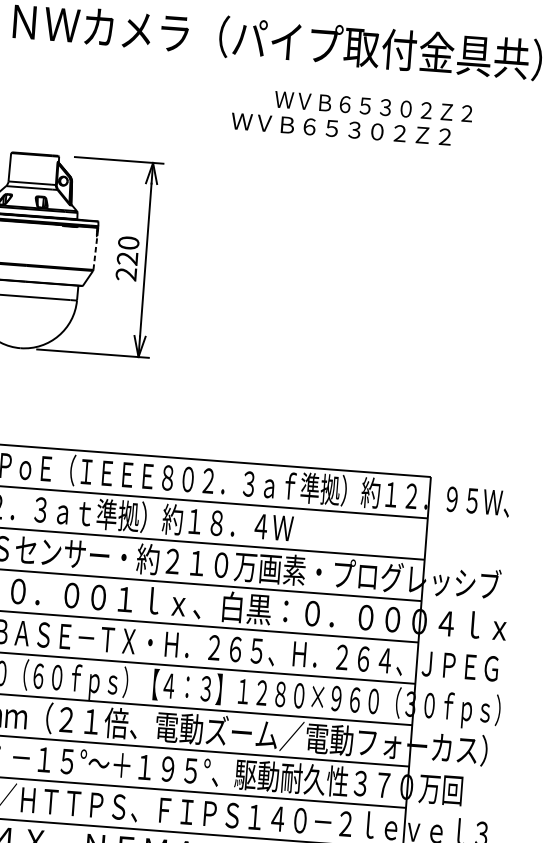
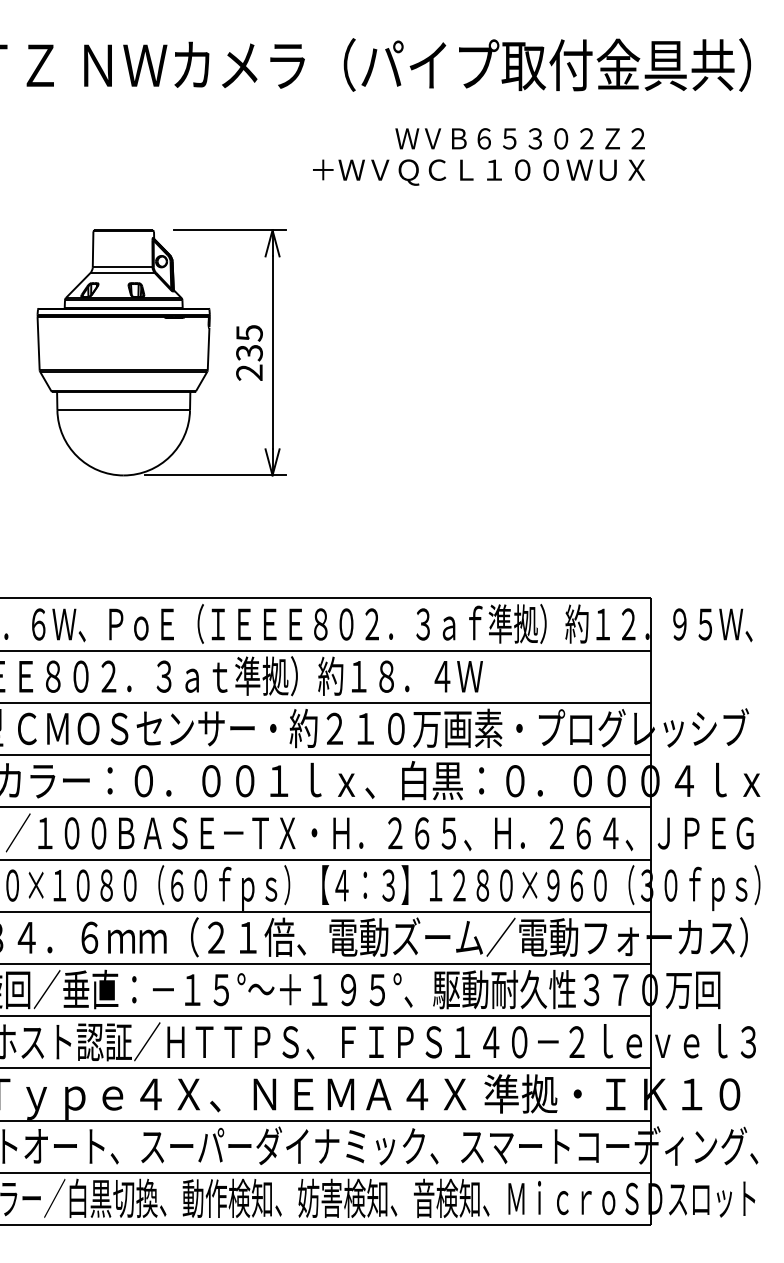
text: (373, 106) -> (519, 138), moved
text: (320, 129) -> (479, 172), ＷＶＢ６５３０２Ｚ２ -> ＋ＷＶＱＣＬ１００ＷＵＸ
text: (128, 251) -> (249, 343), 220 -> 235
line: (95, 252) -> (208, 348), dashed -> solid

